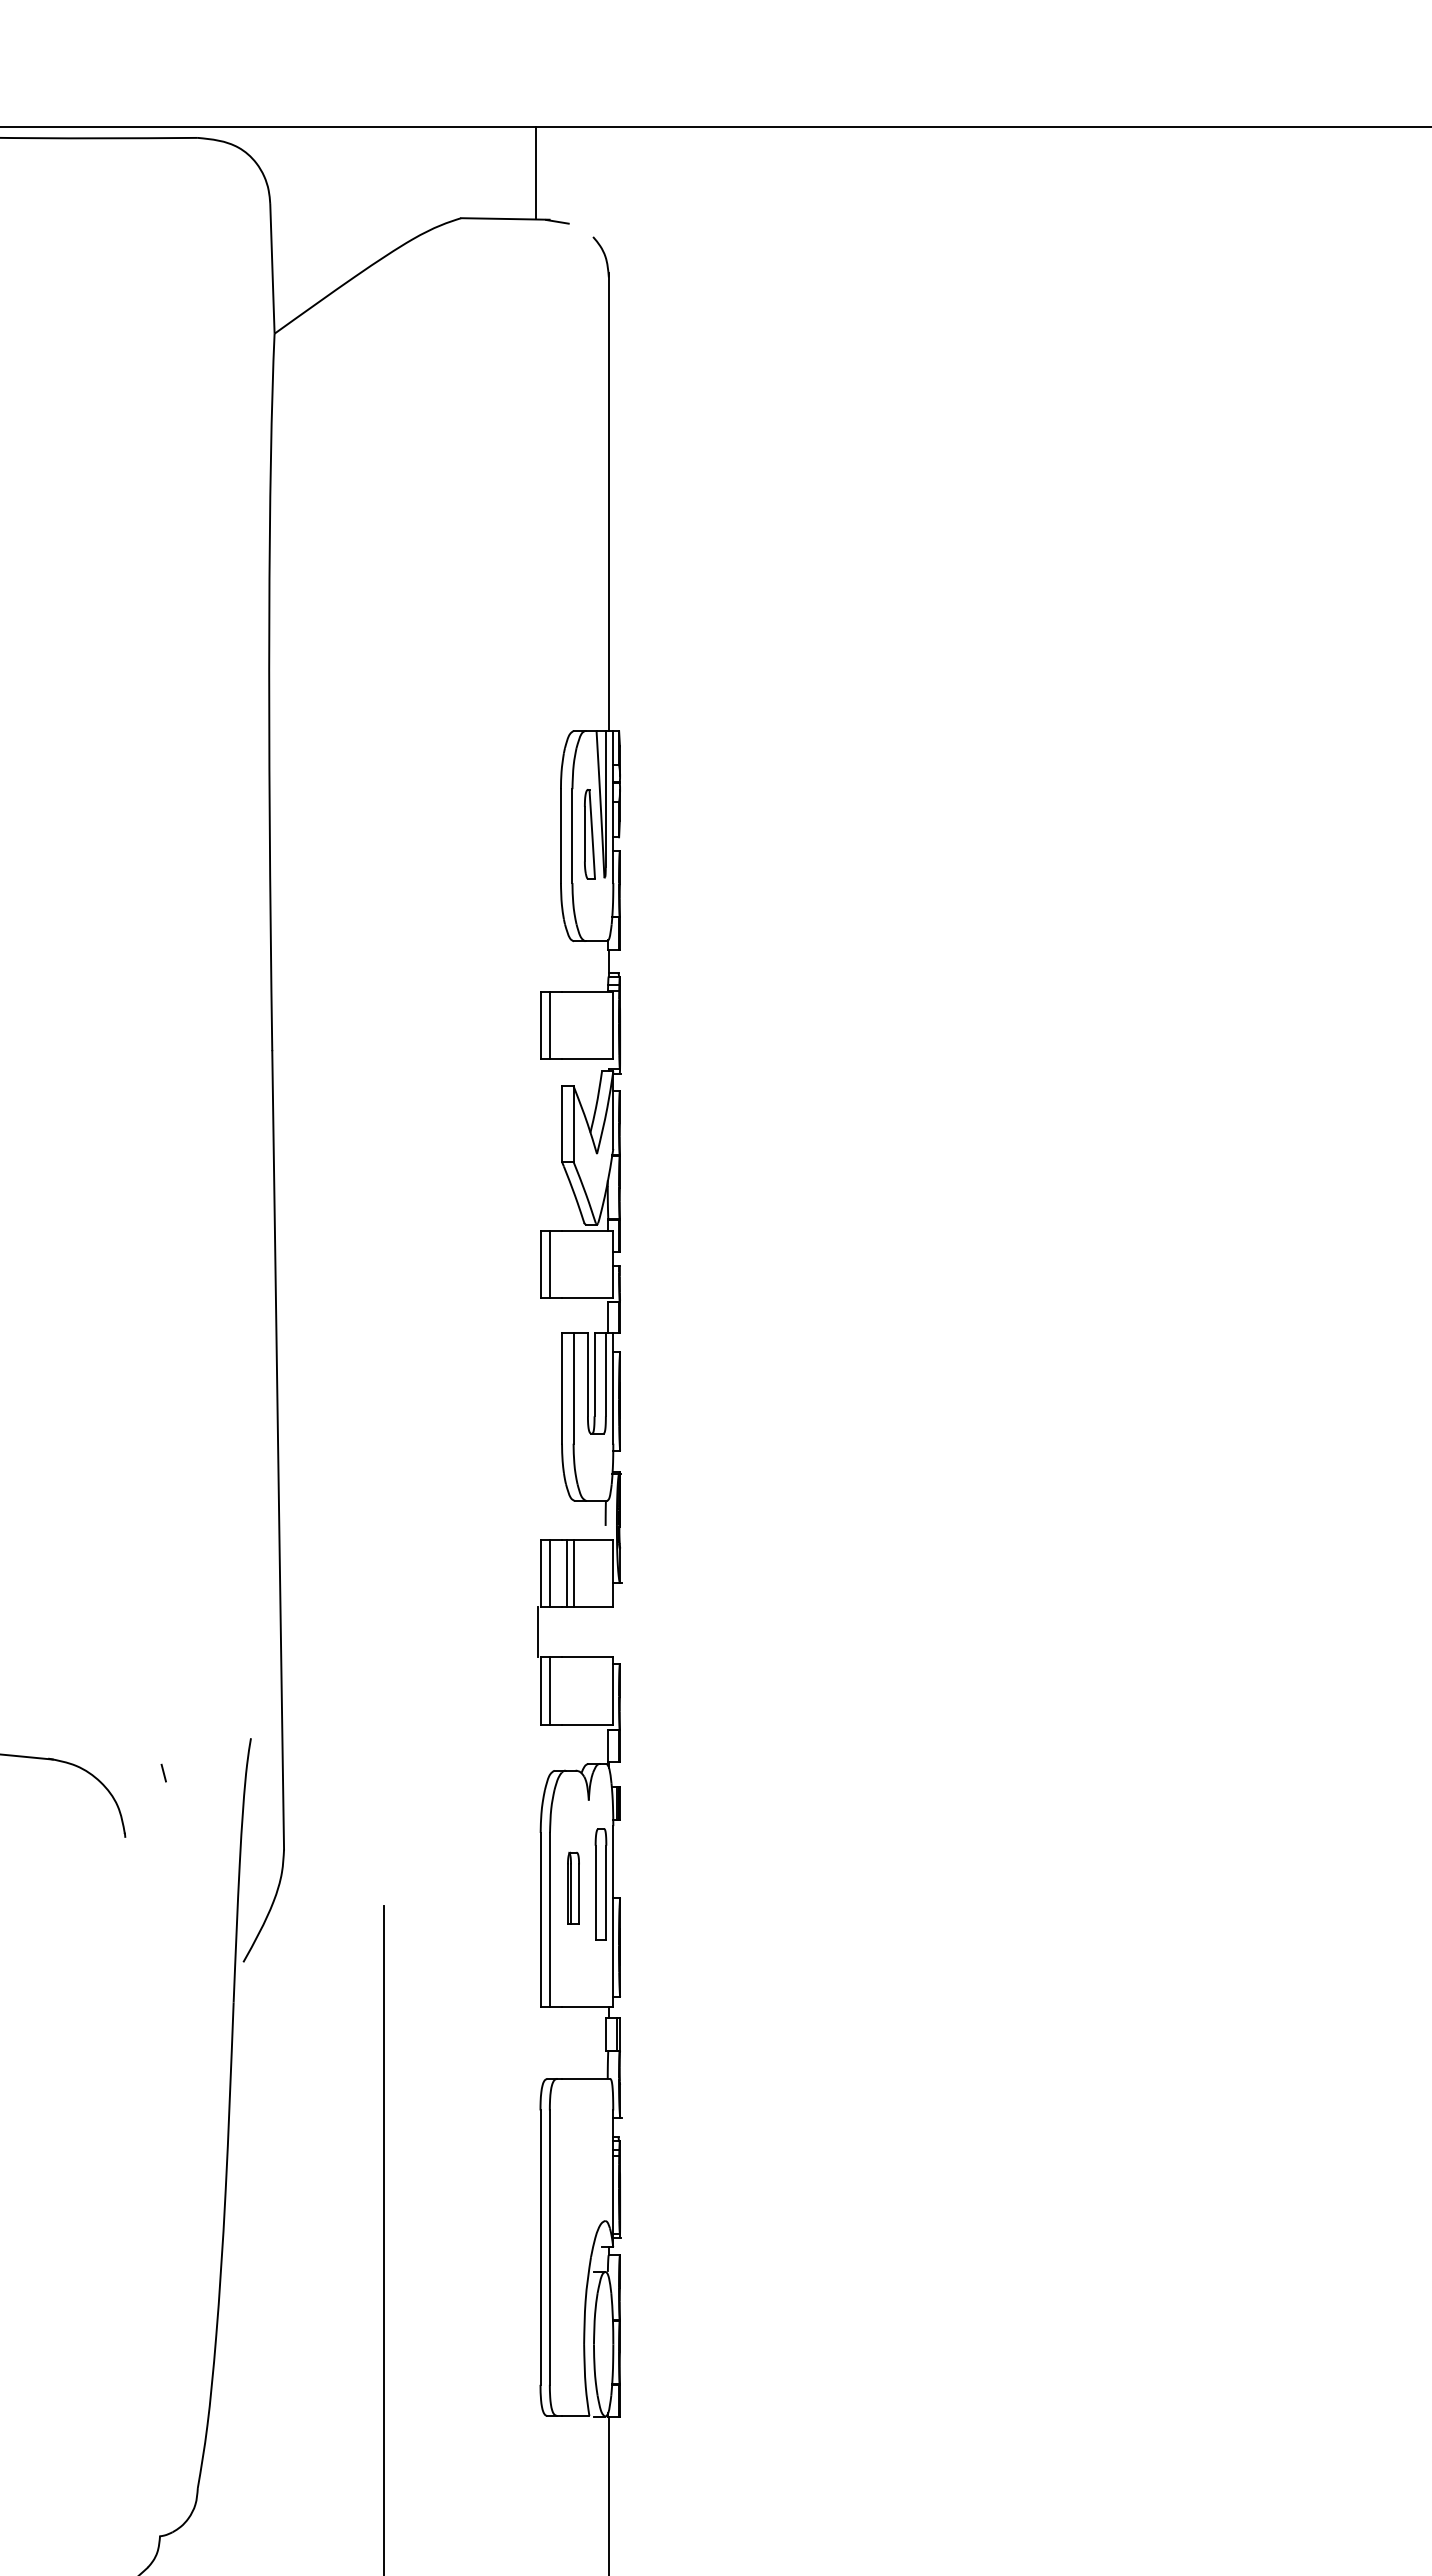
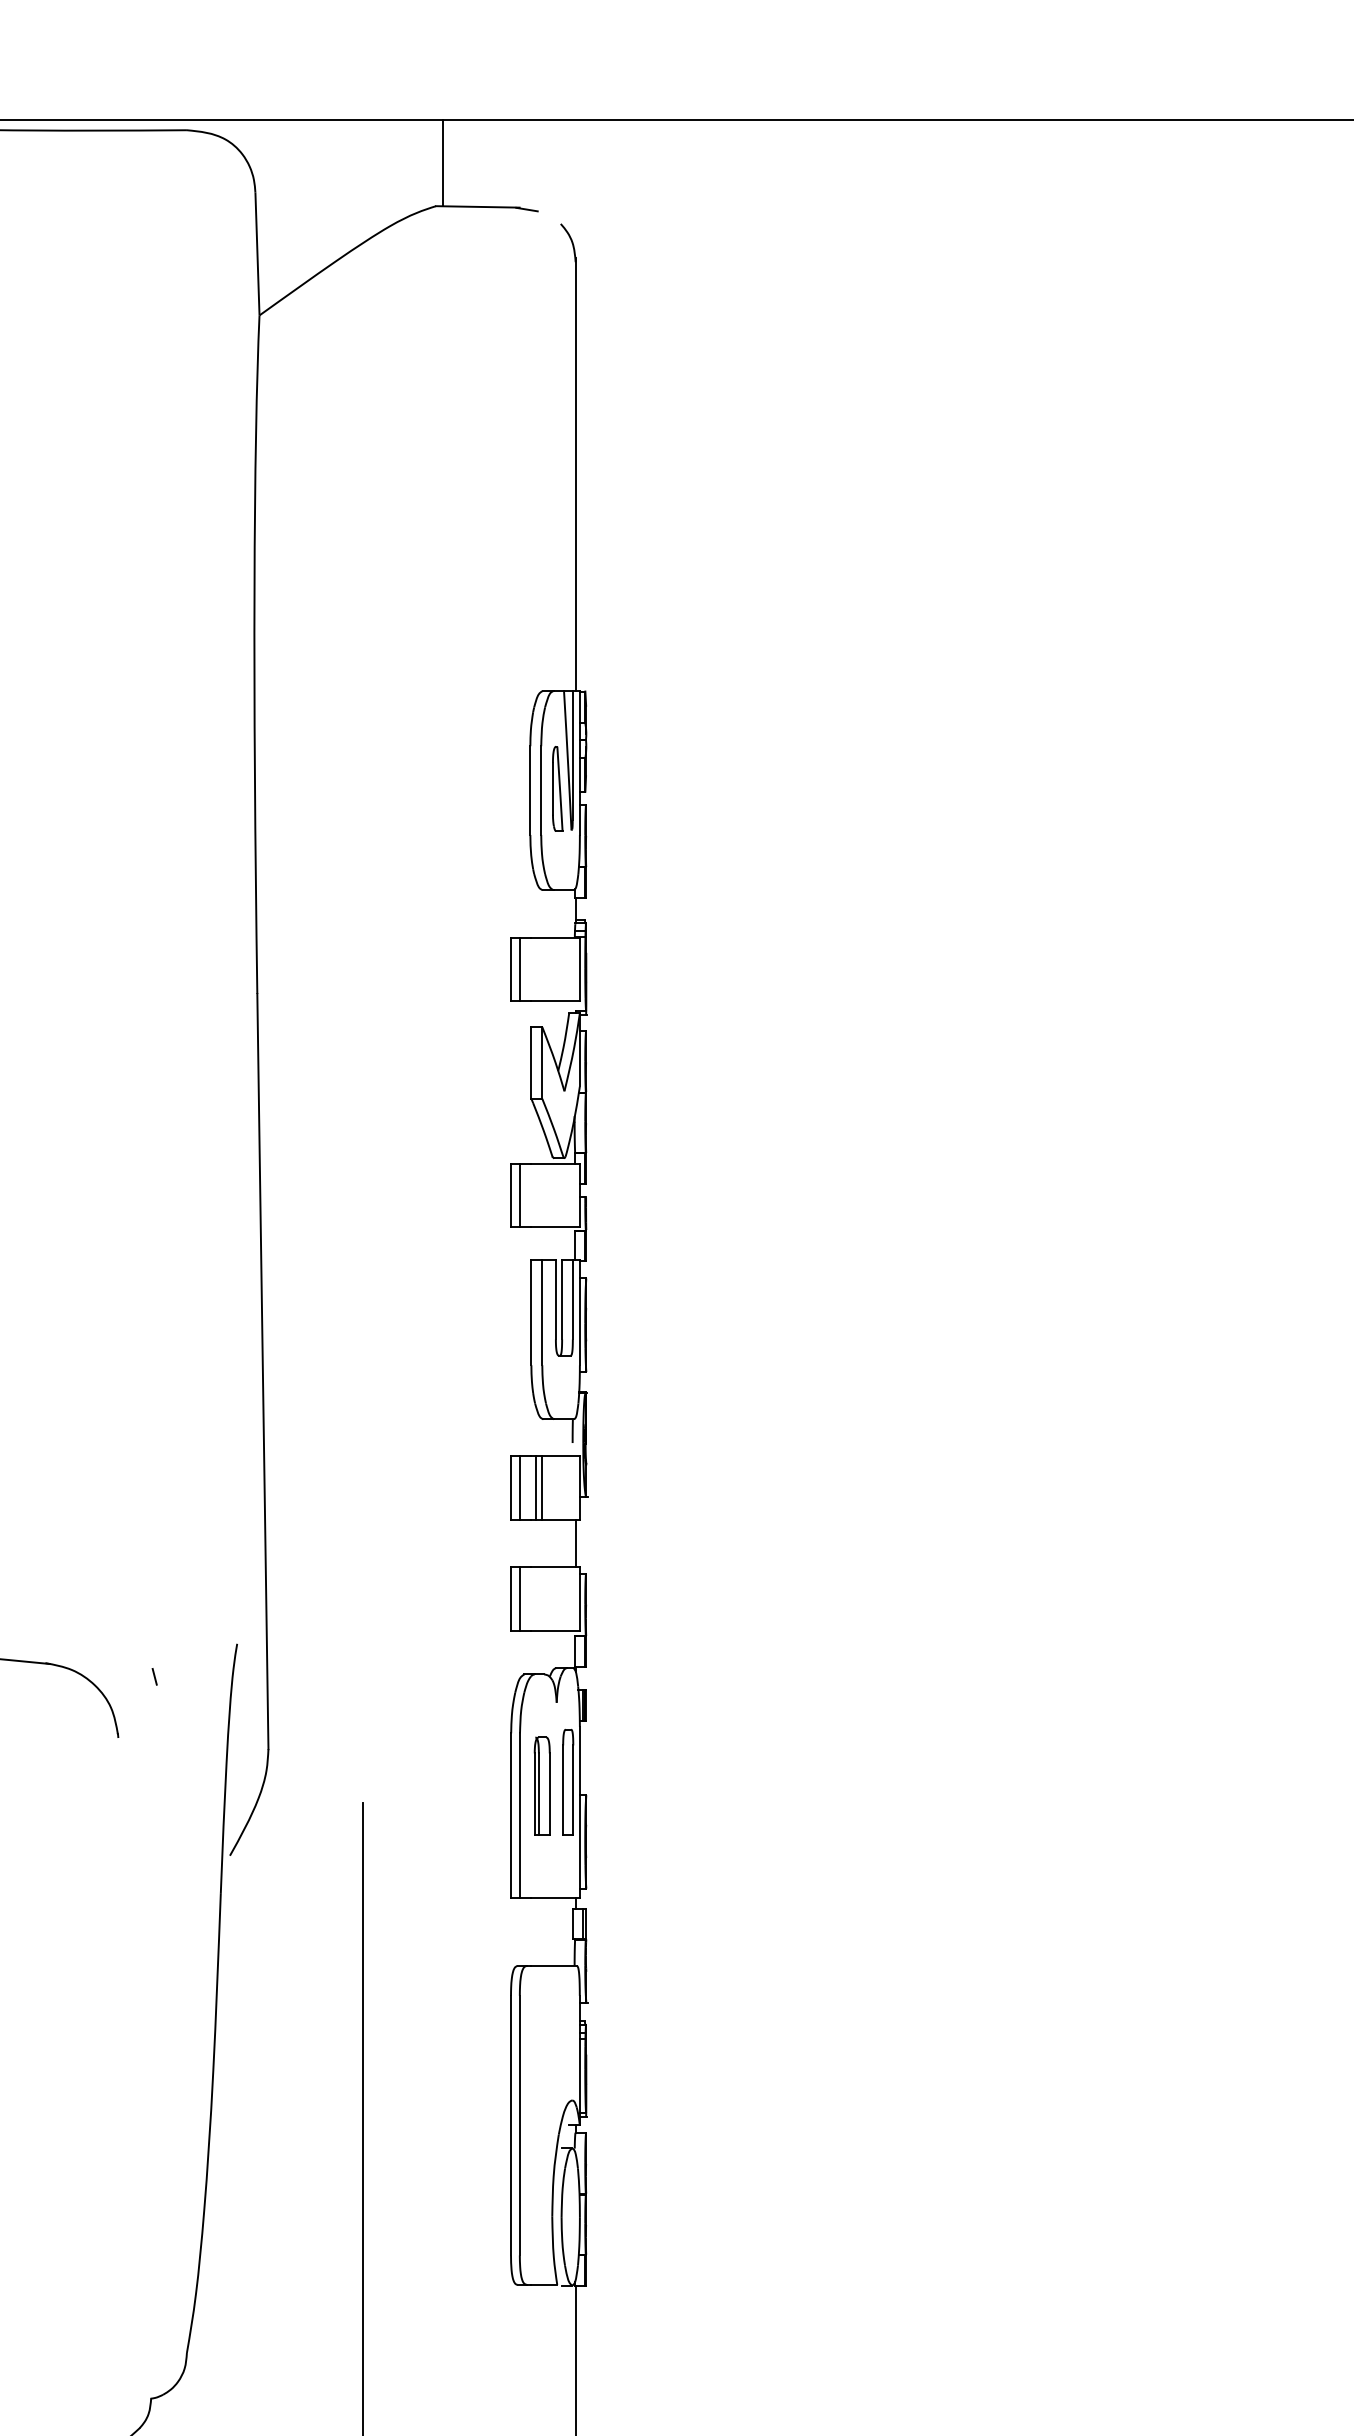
line: (536, 172) -> (442, 162), moved
line: (537, 1631) -> (575, 1542), moved
part: (573, 1888) -> (542, 1785), size x1.43

